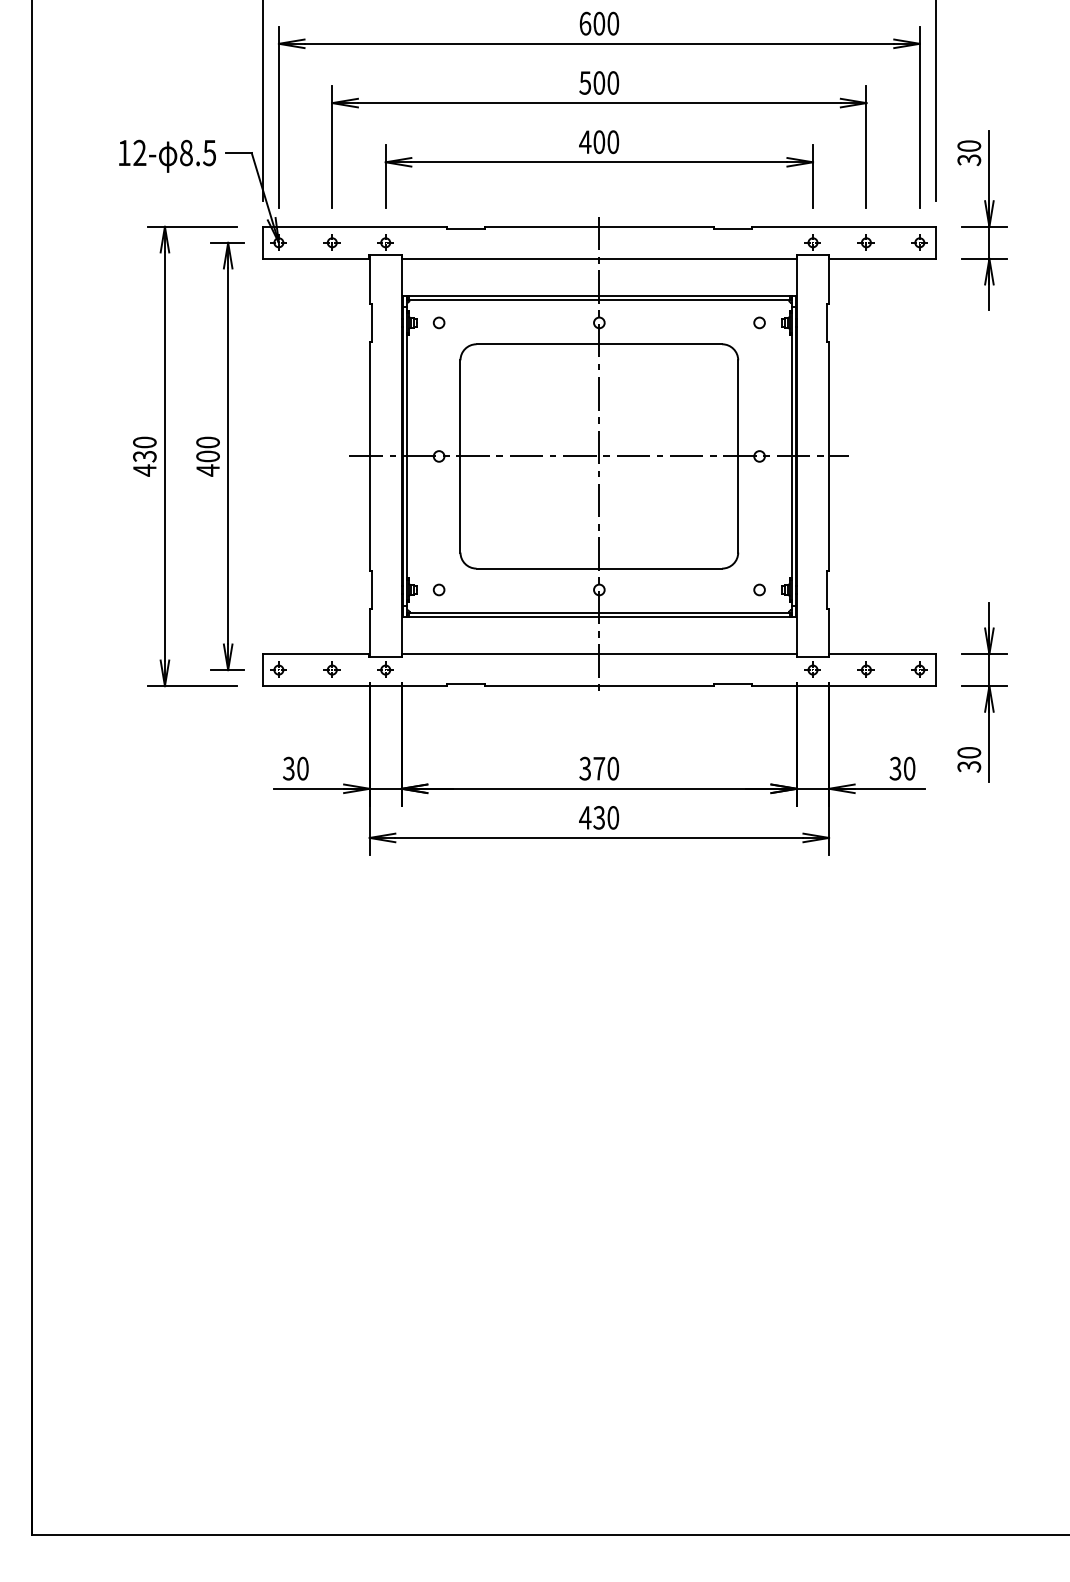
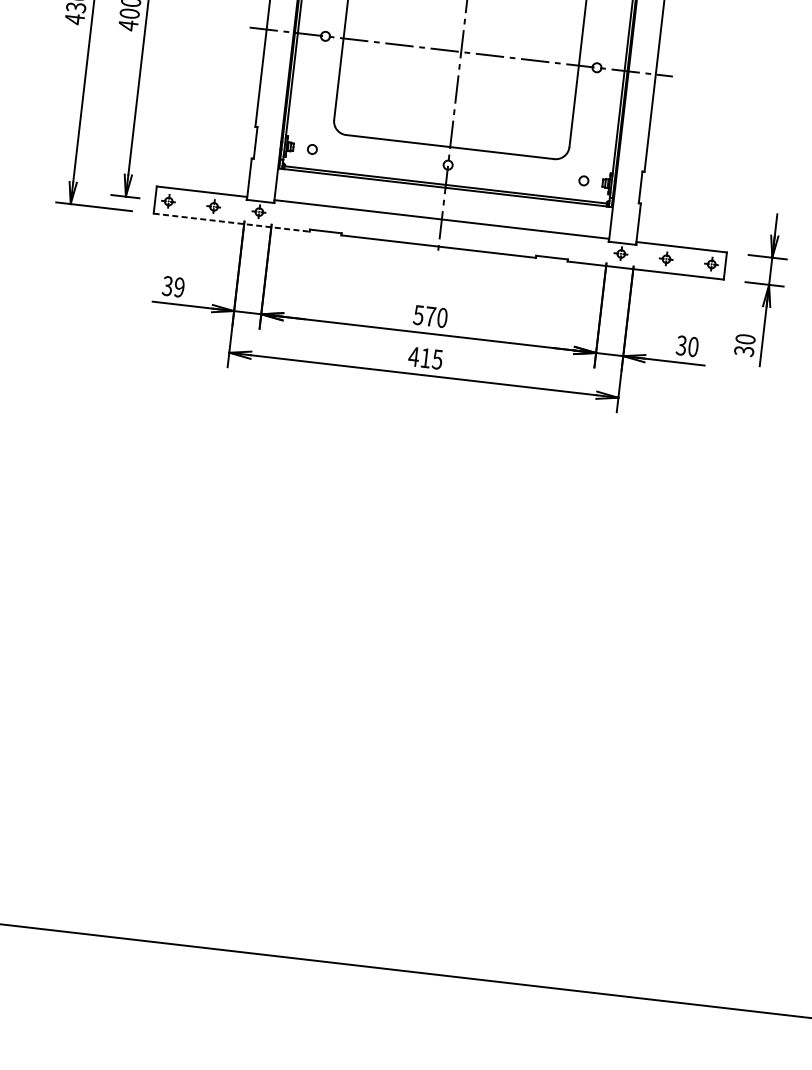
line: (355, 686) -> (232, 223), solid -> dashed
text: (585, 767) -> (419, 314), 370 -> 570
text: (302, 768) -> (179, 287), 30 -> 39
text: (606, 817) -> (431, 358), 430 -> 415

